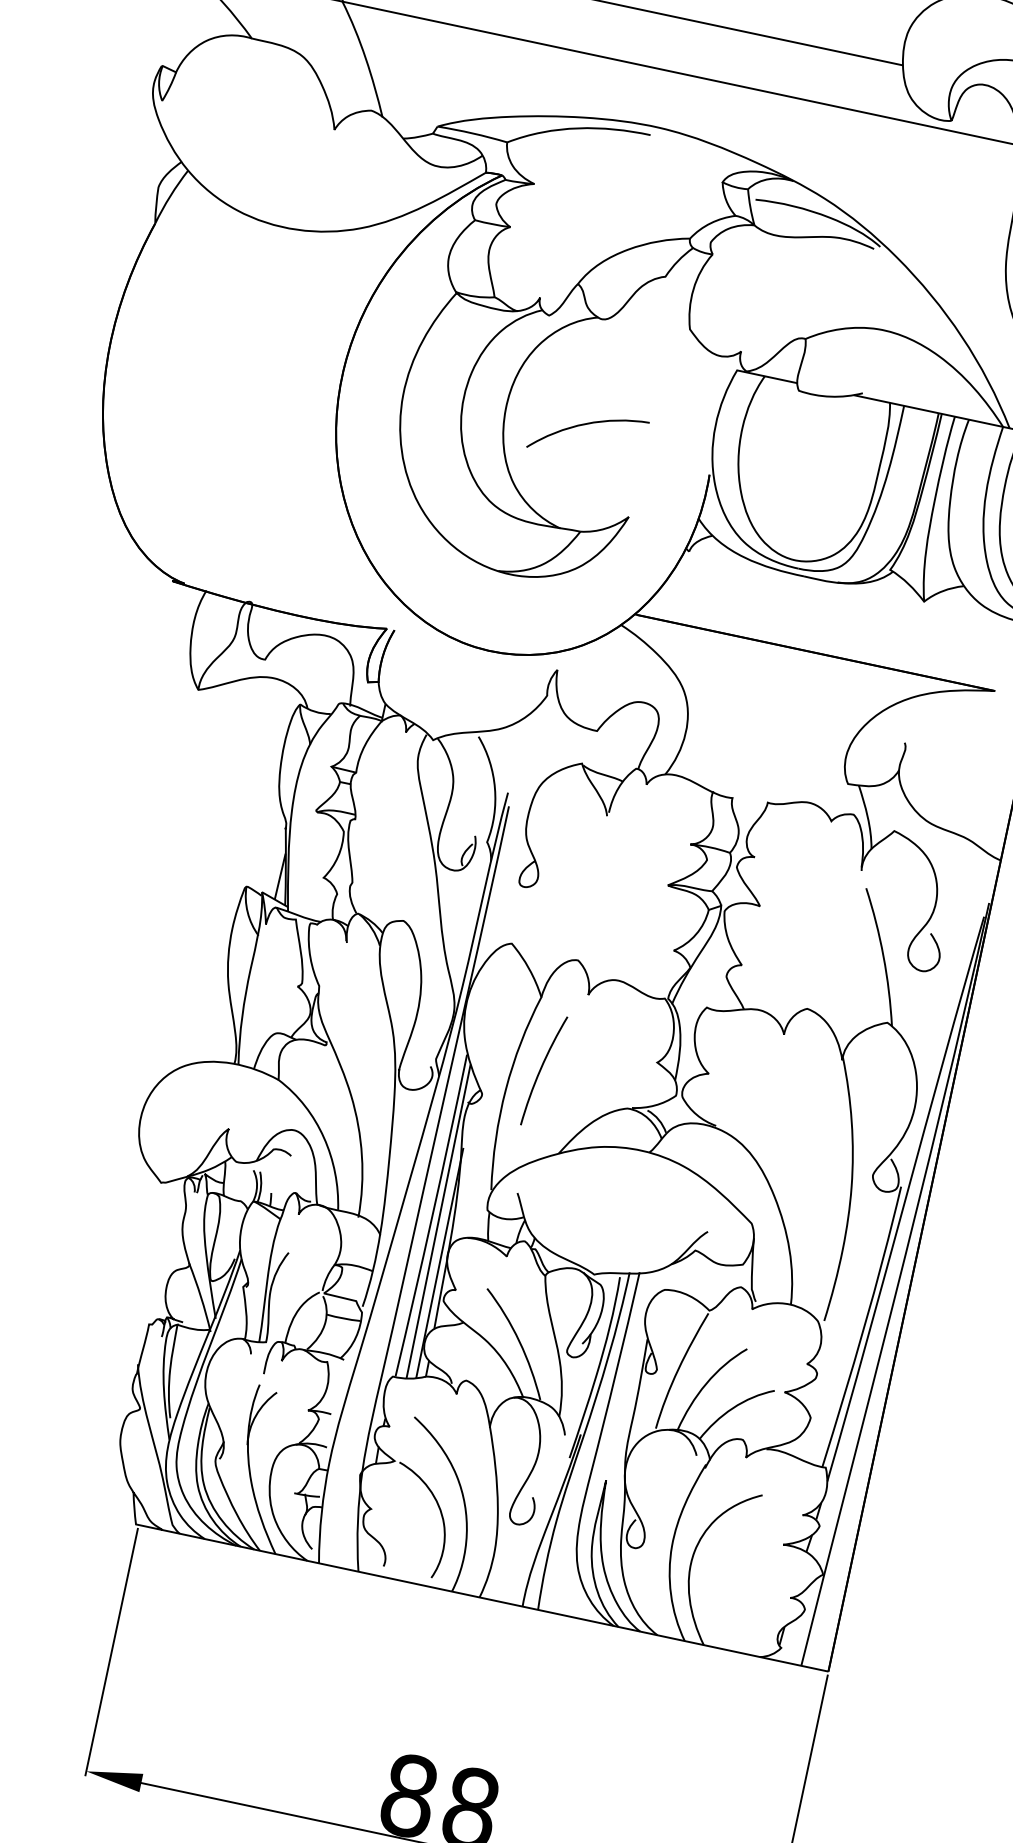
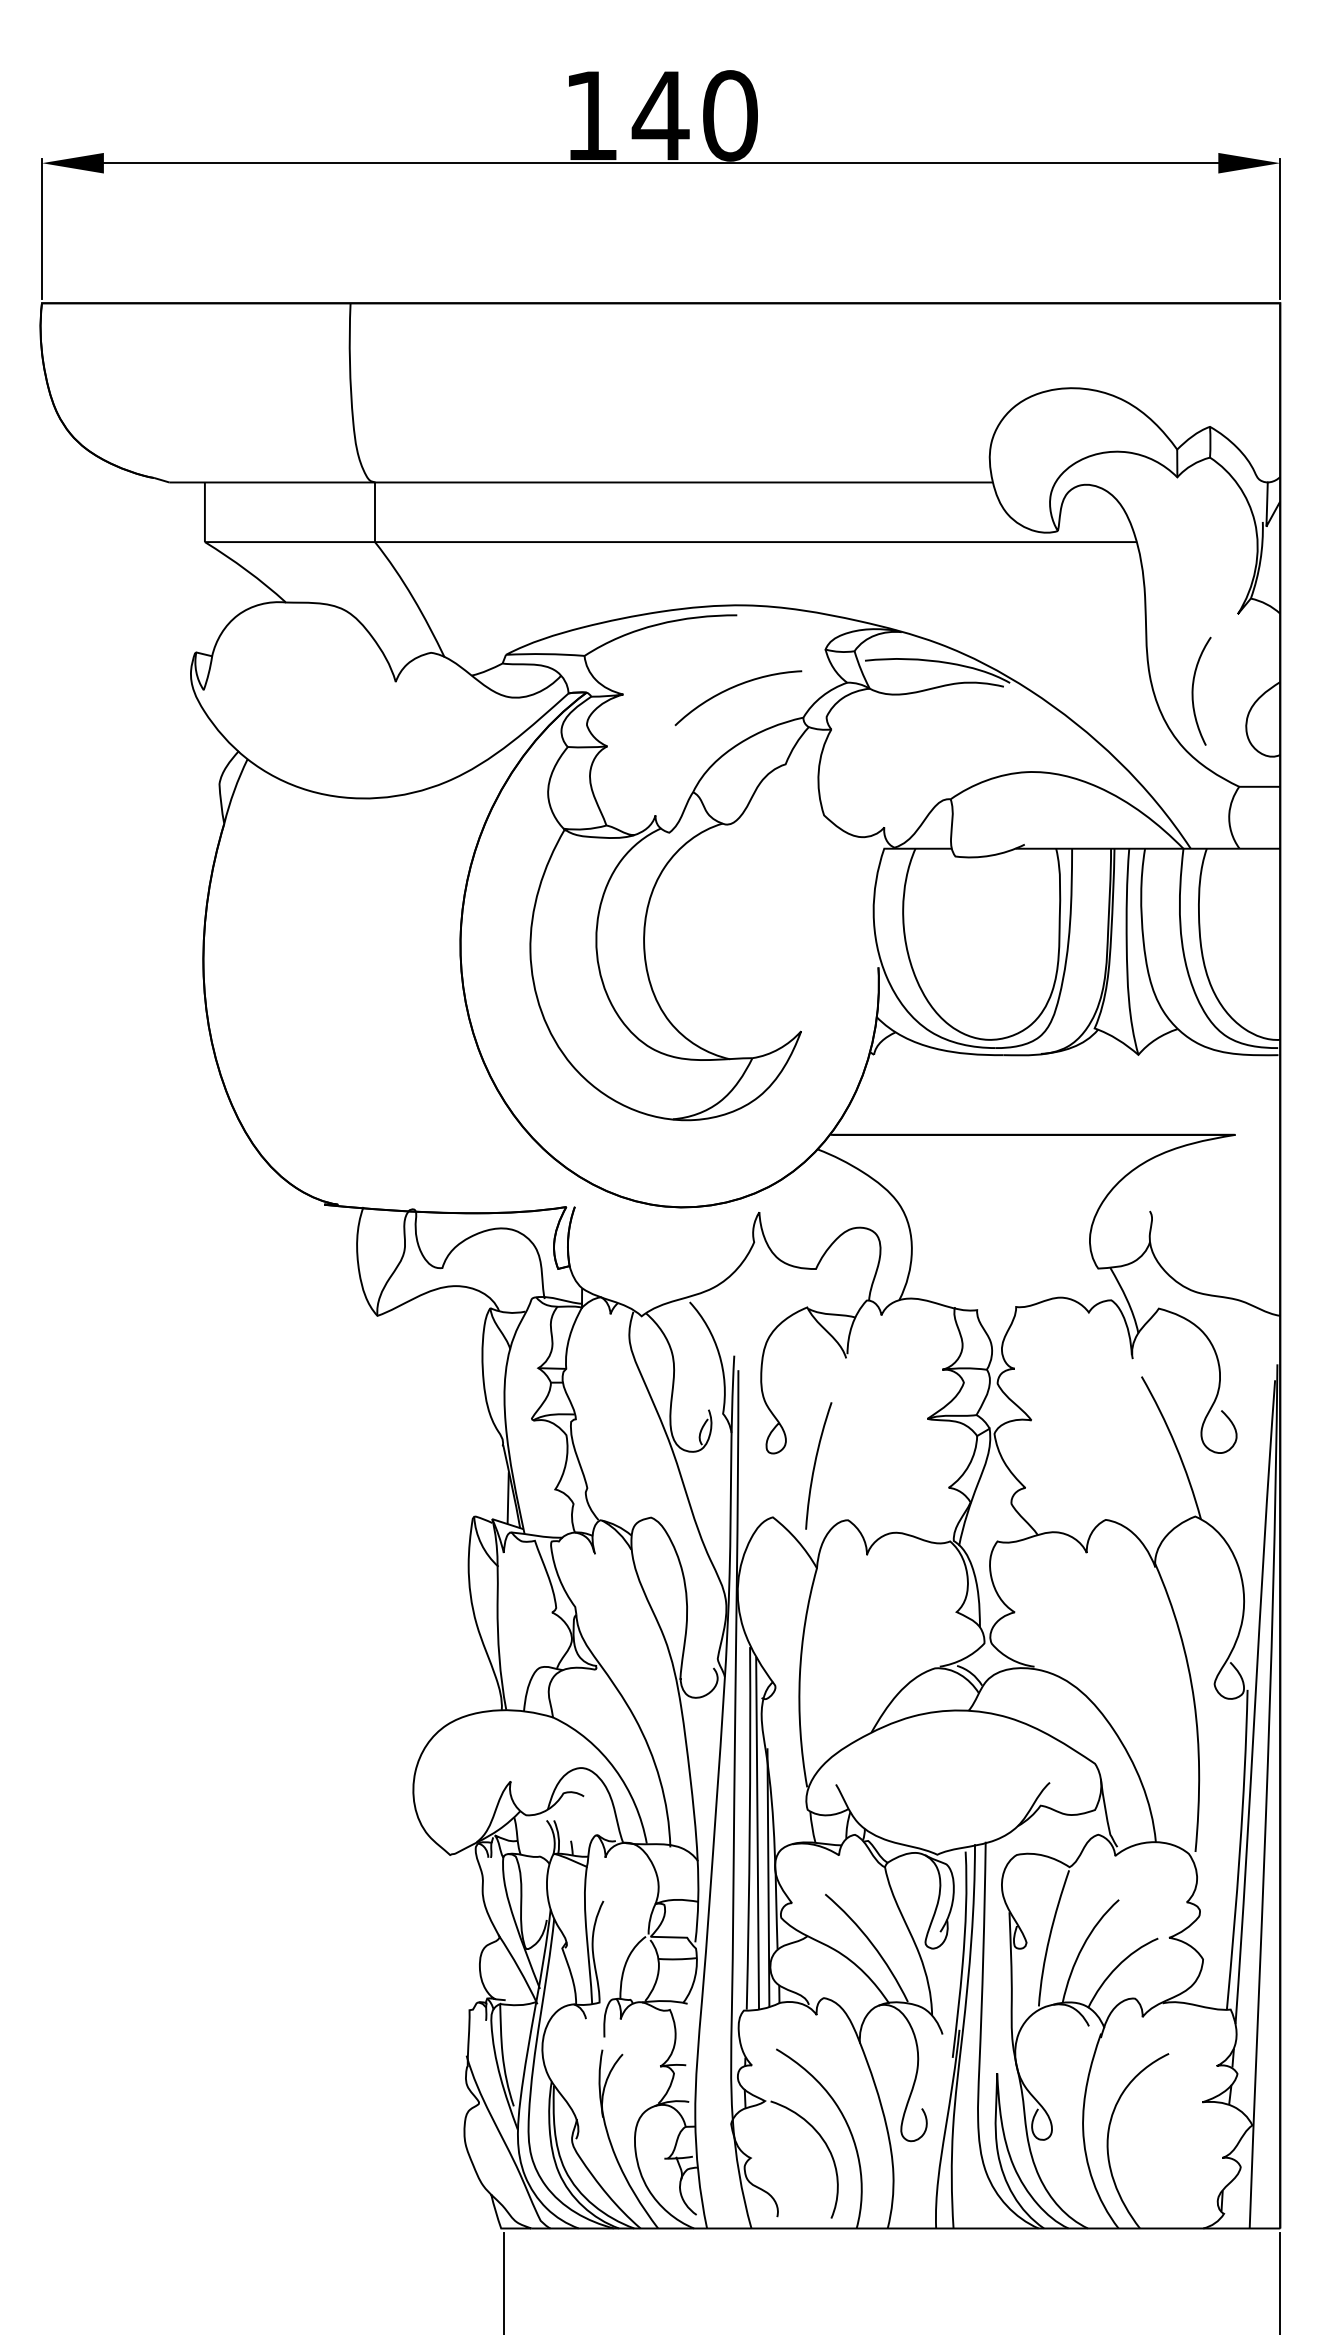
curve: (585, 425) -> (733, 688), moved
curve: (541, 1069) -> (815, 1465), moved

